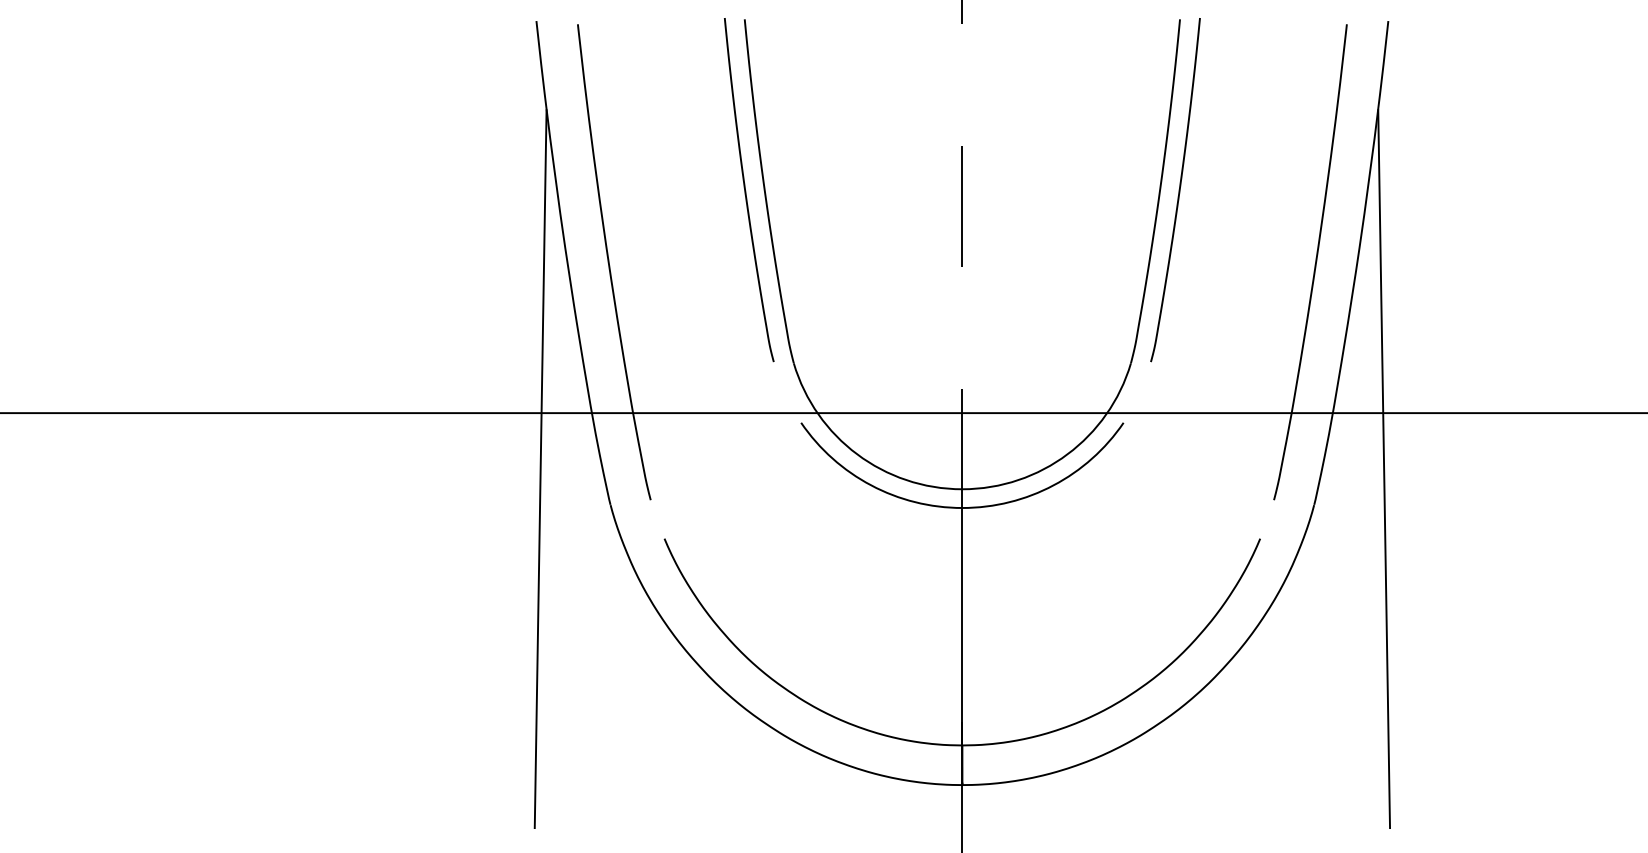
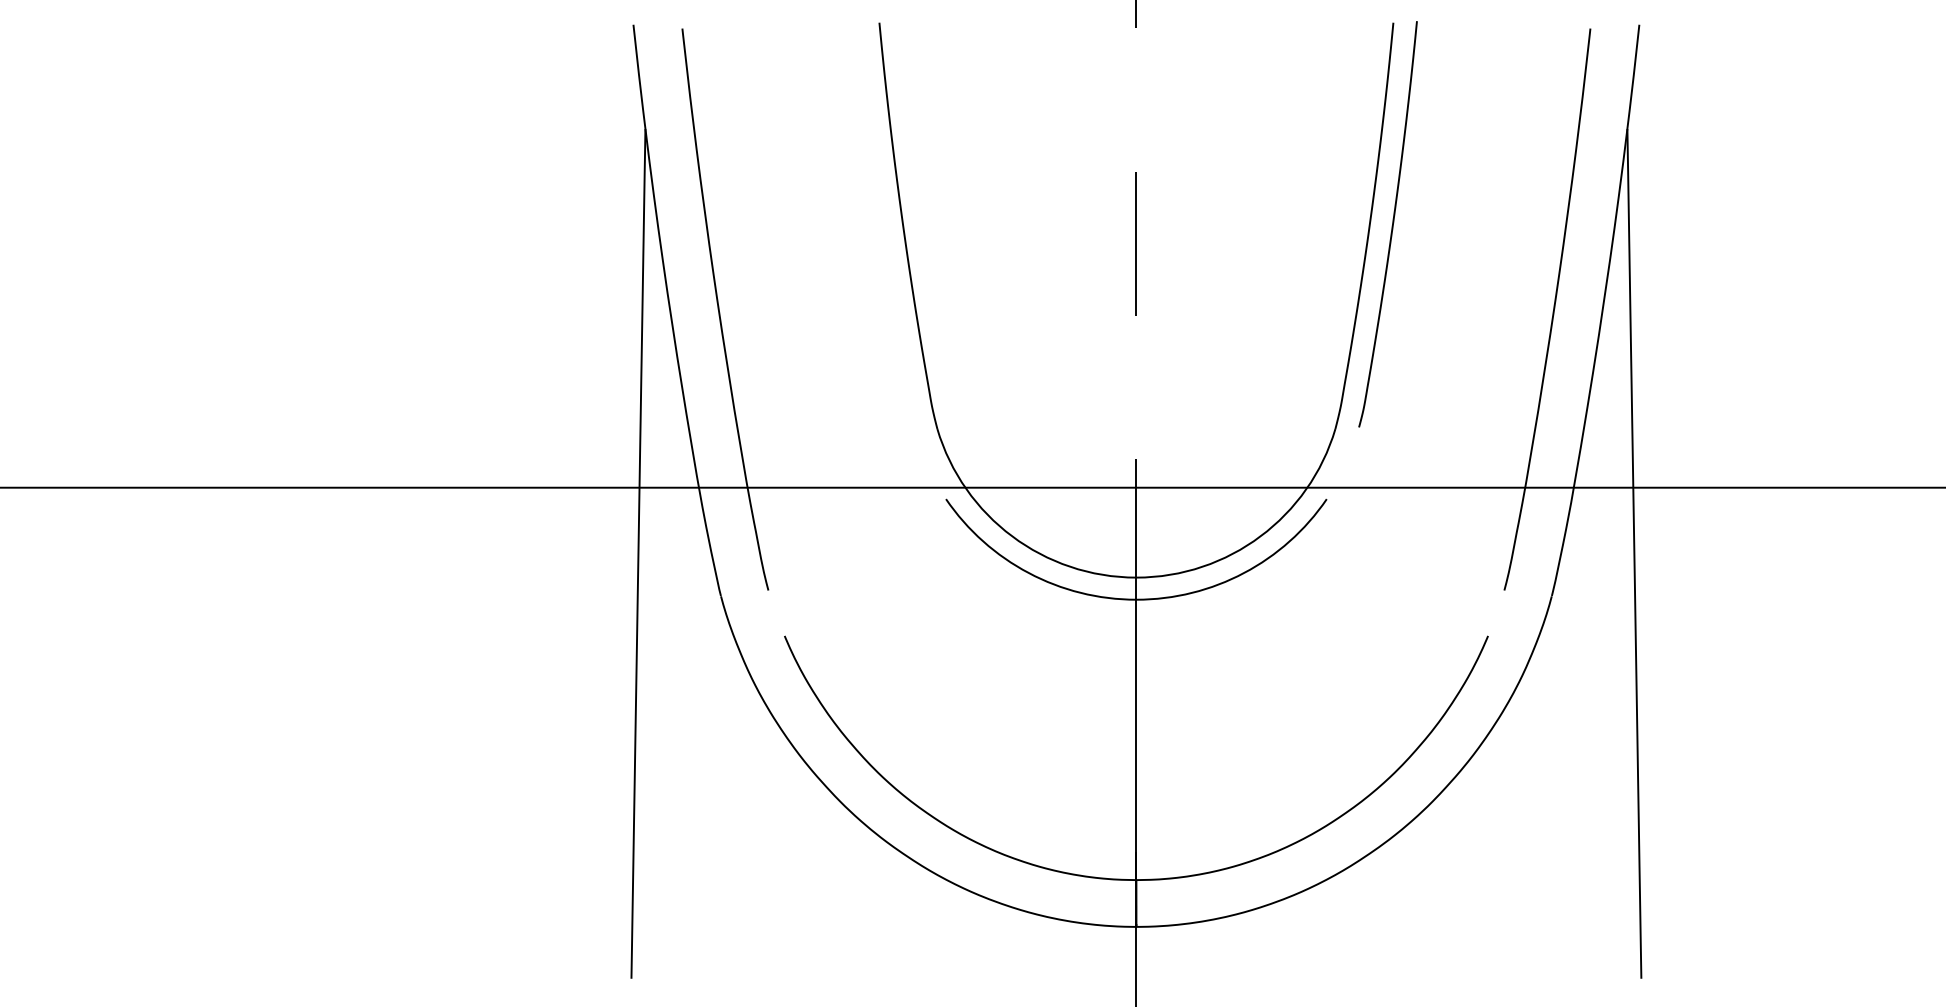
curve: (745, 190) -> (880, 224), removed

